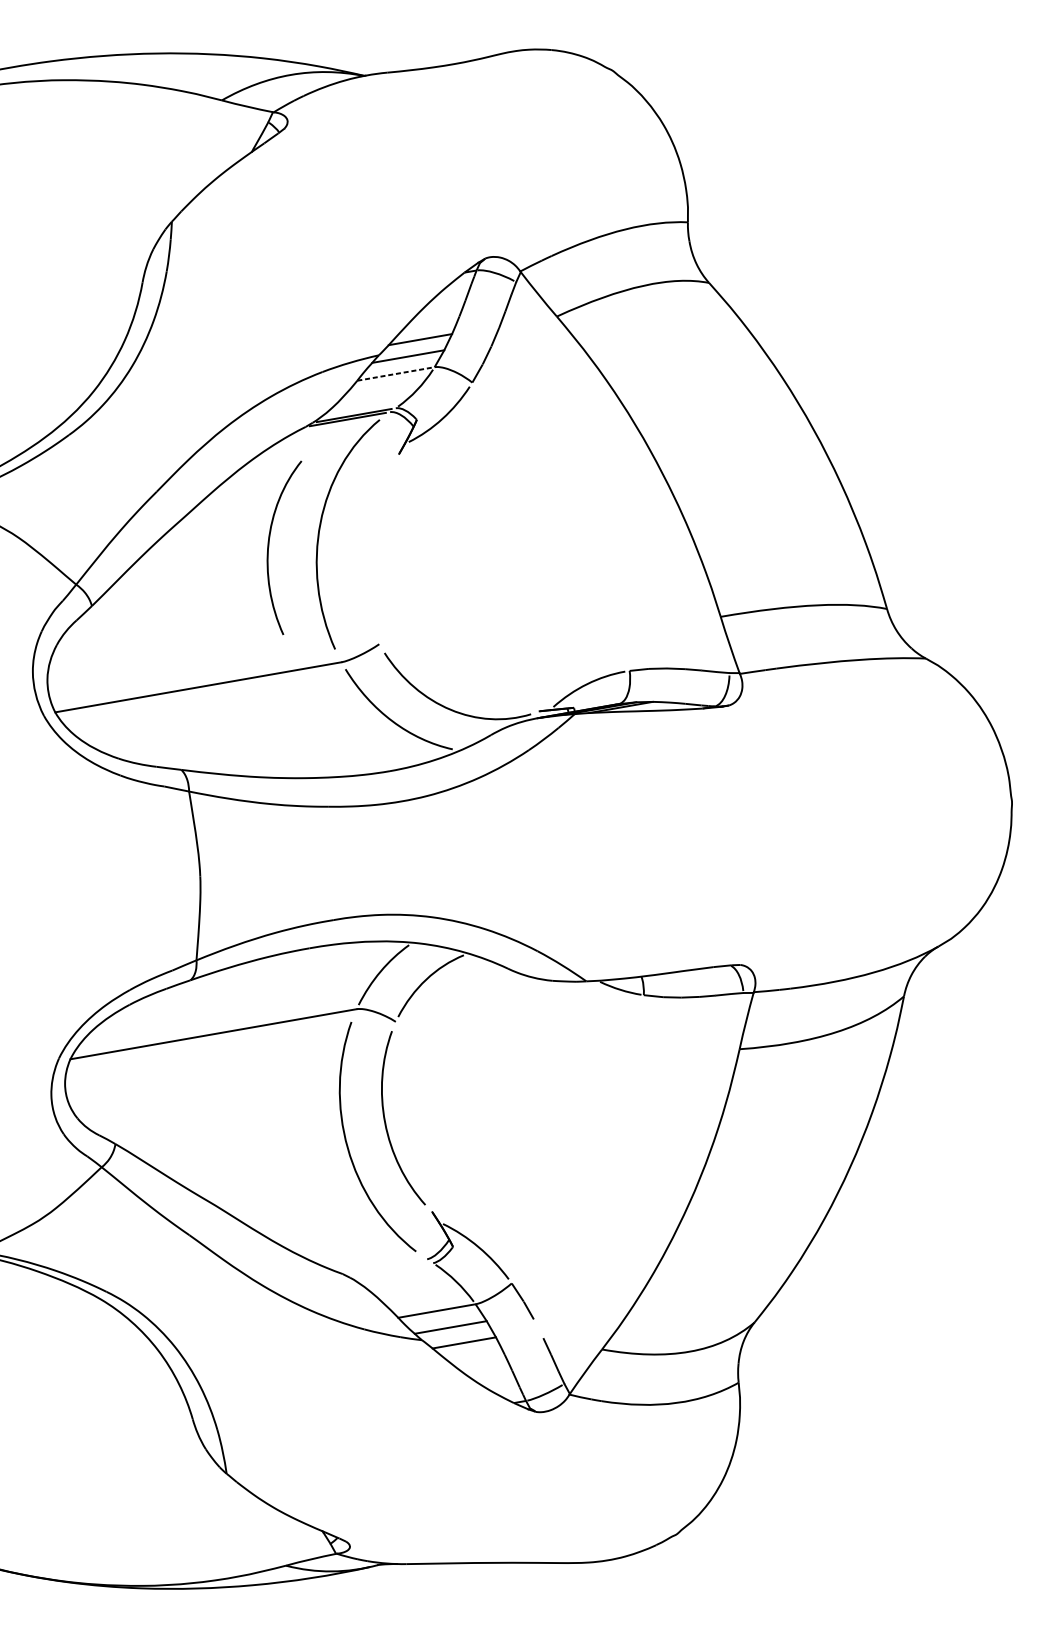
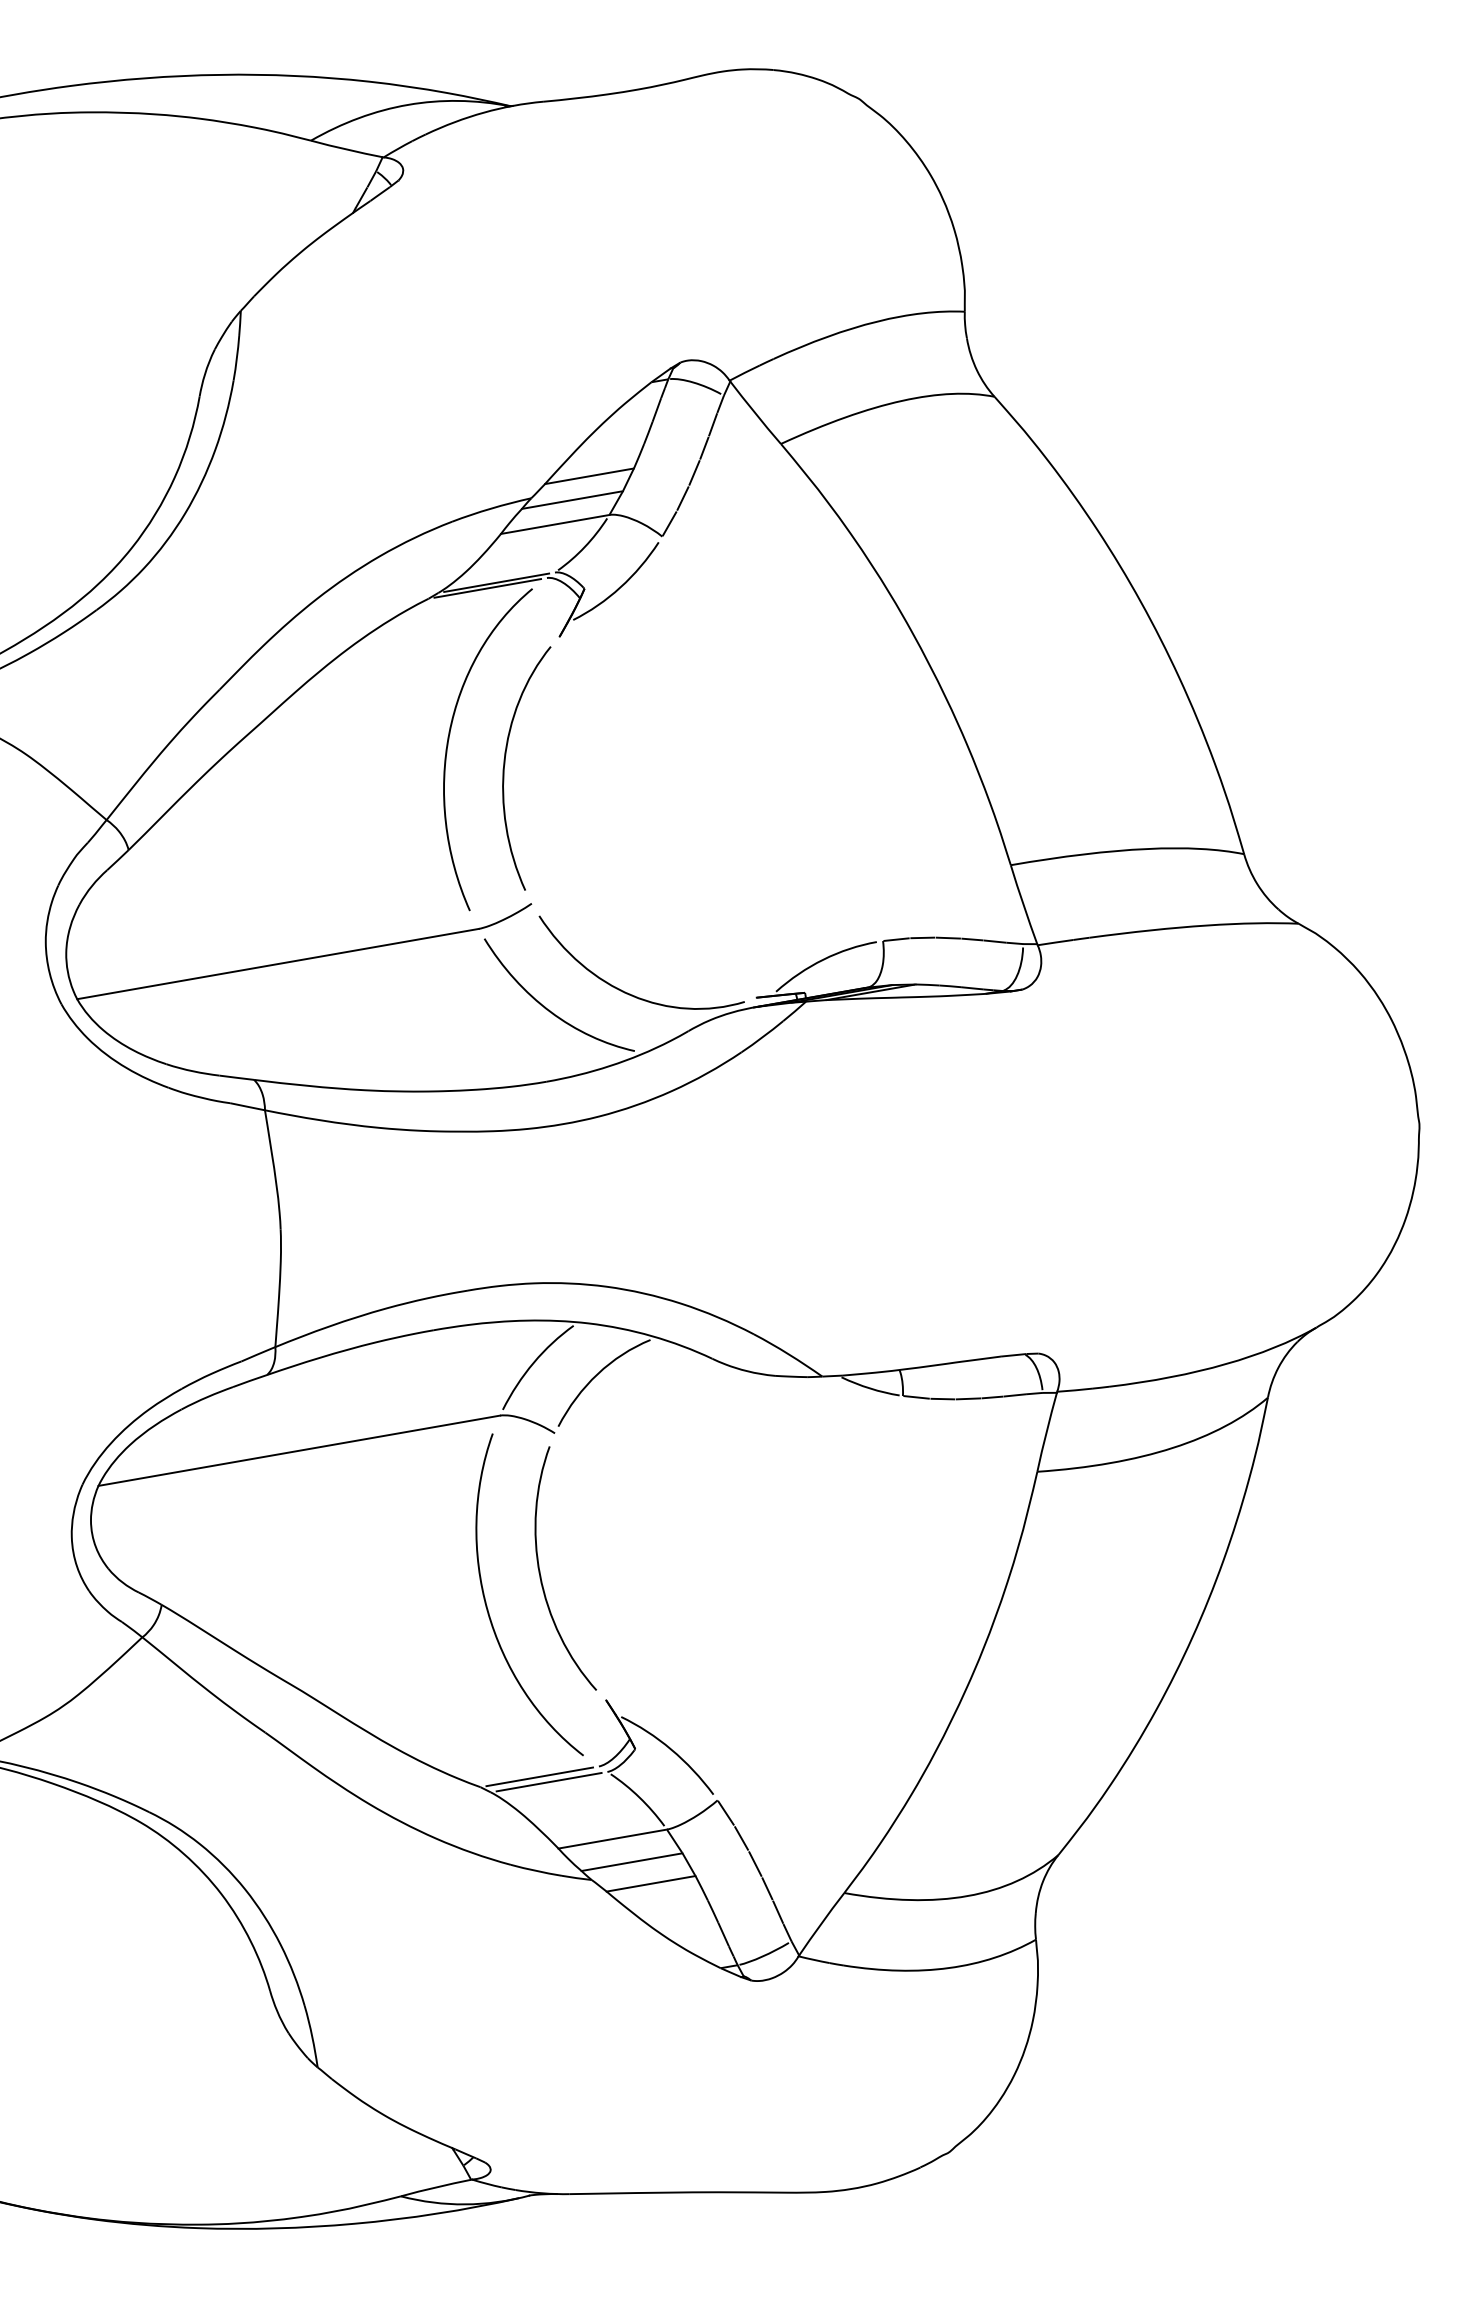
line: (396, 374) -> (555, 524), dashed -> solid
curve: (269, 545) -> (505, 764), moved
line: (384, 1266) -> (539, 1776), added
line: (391, 1270) -> (548, 1782), added
line: (538, 1328) -> (755, 1863), added

